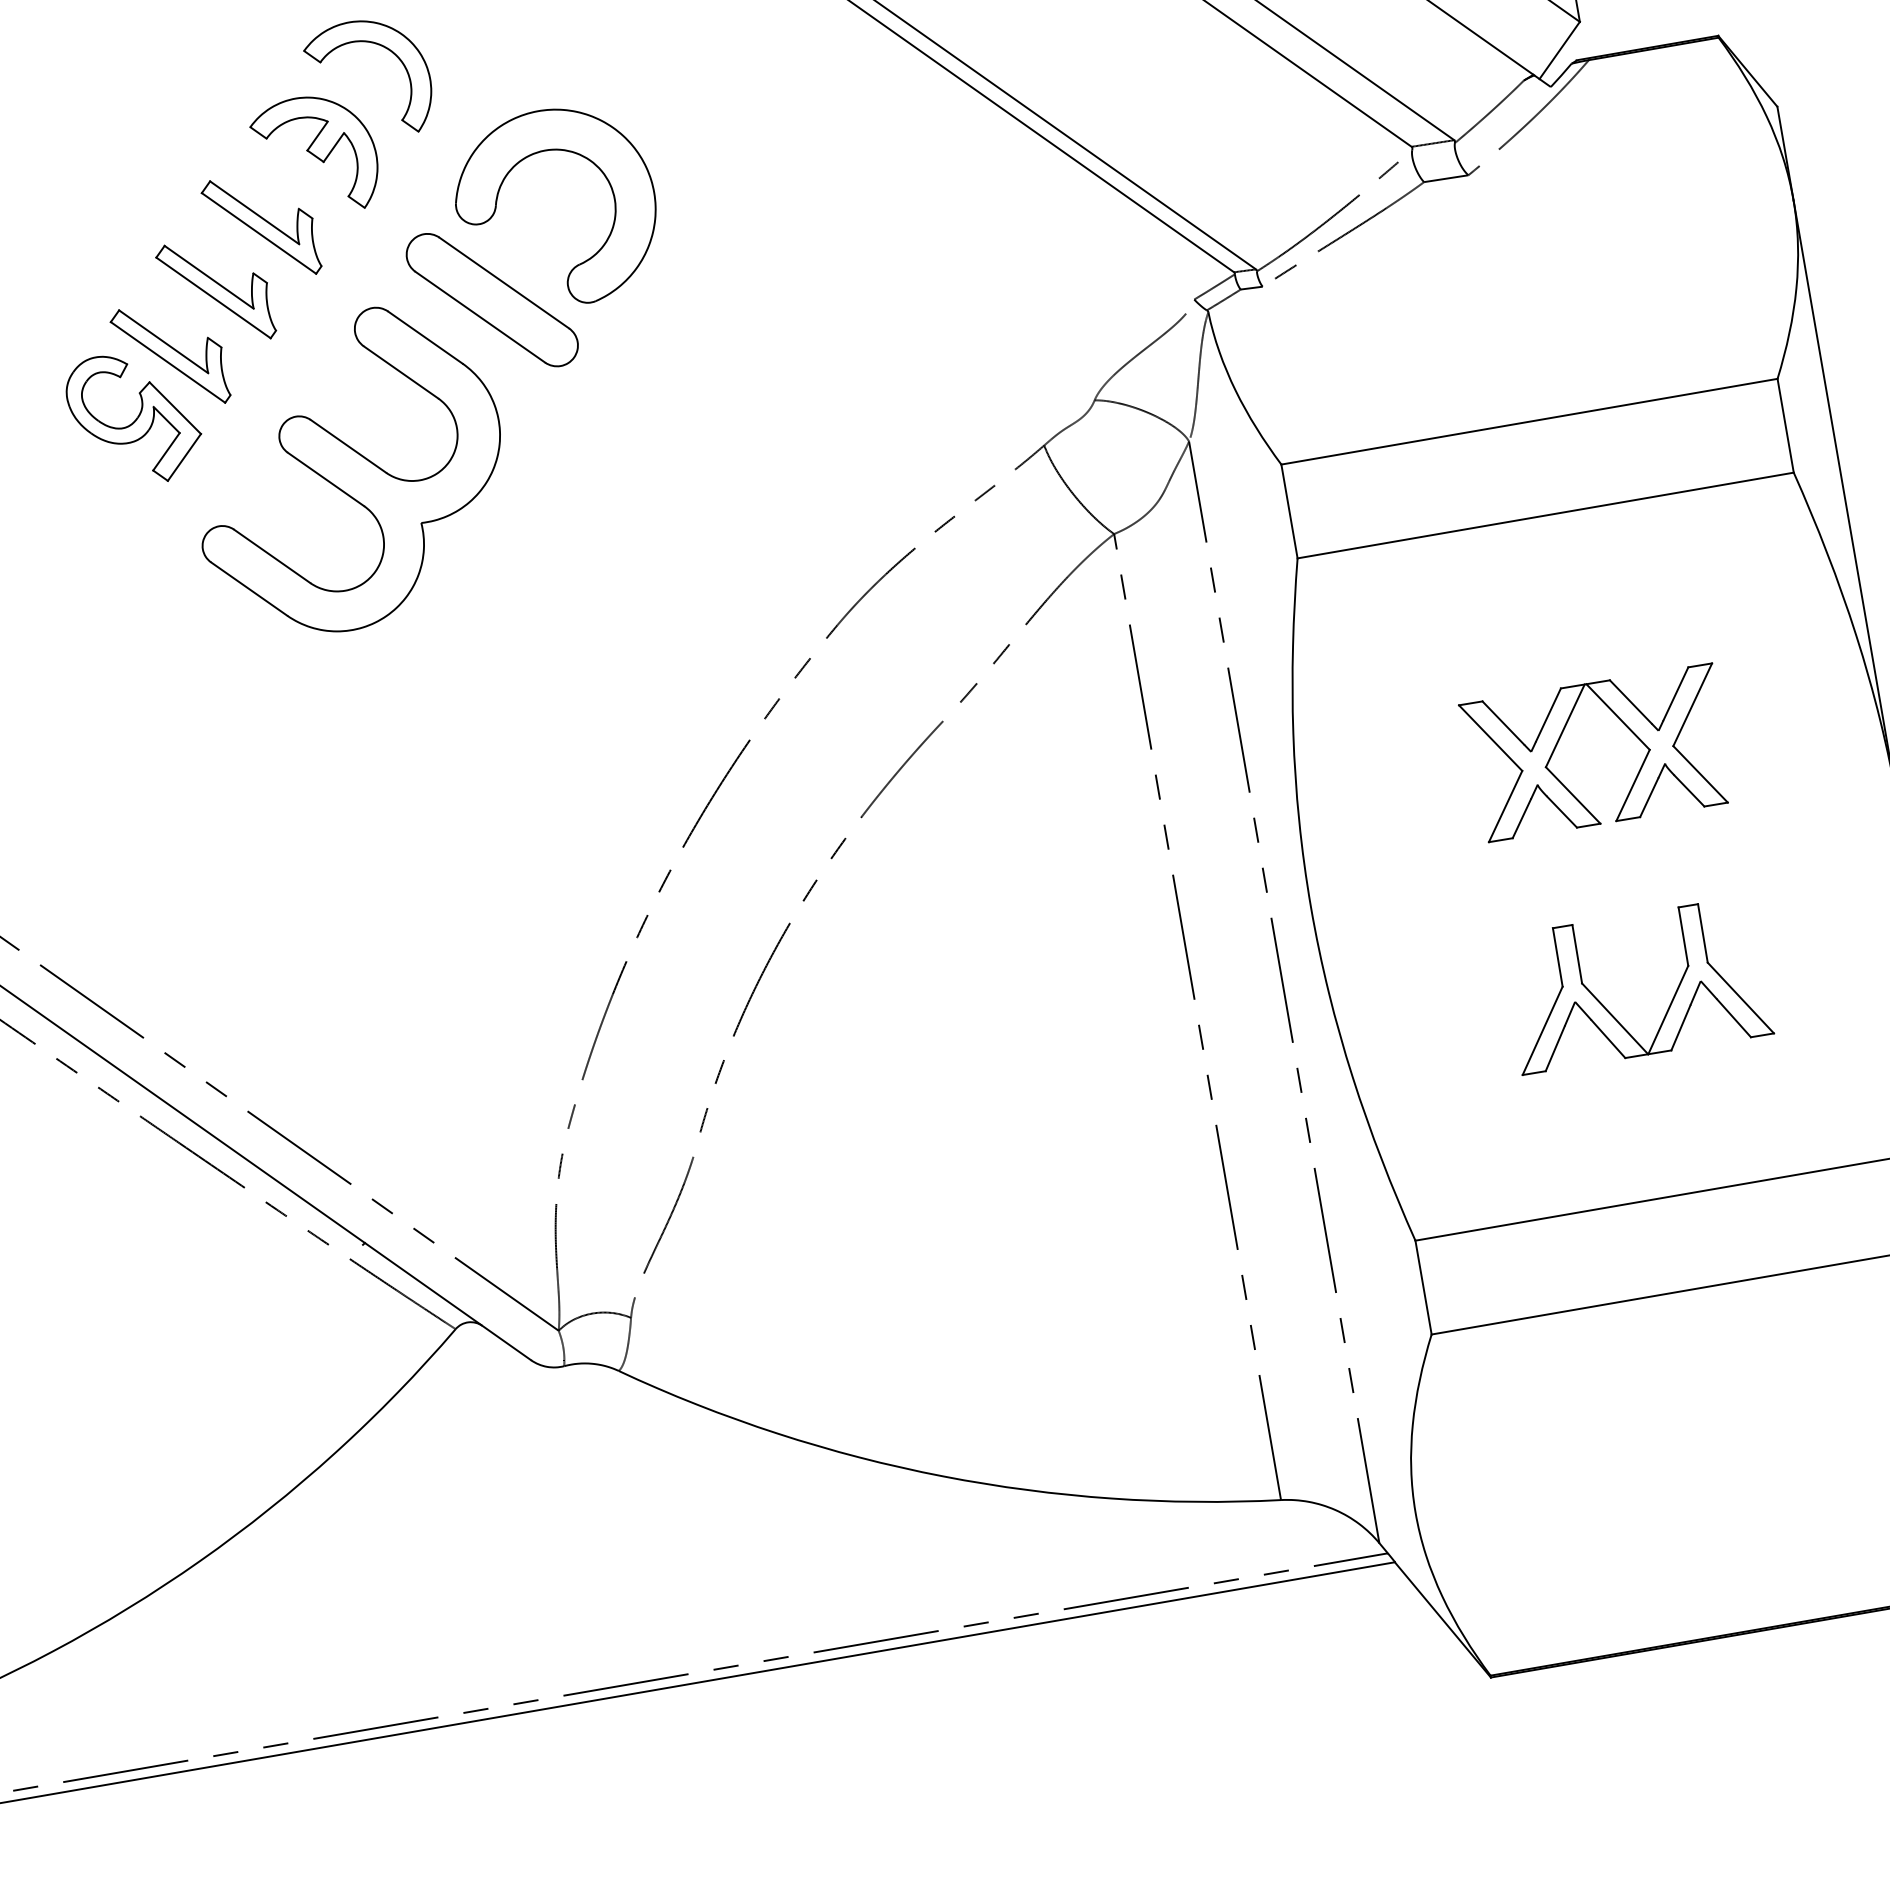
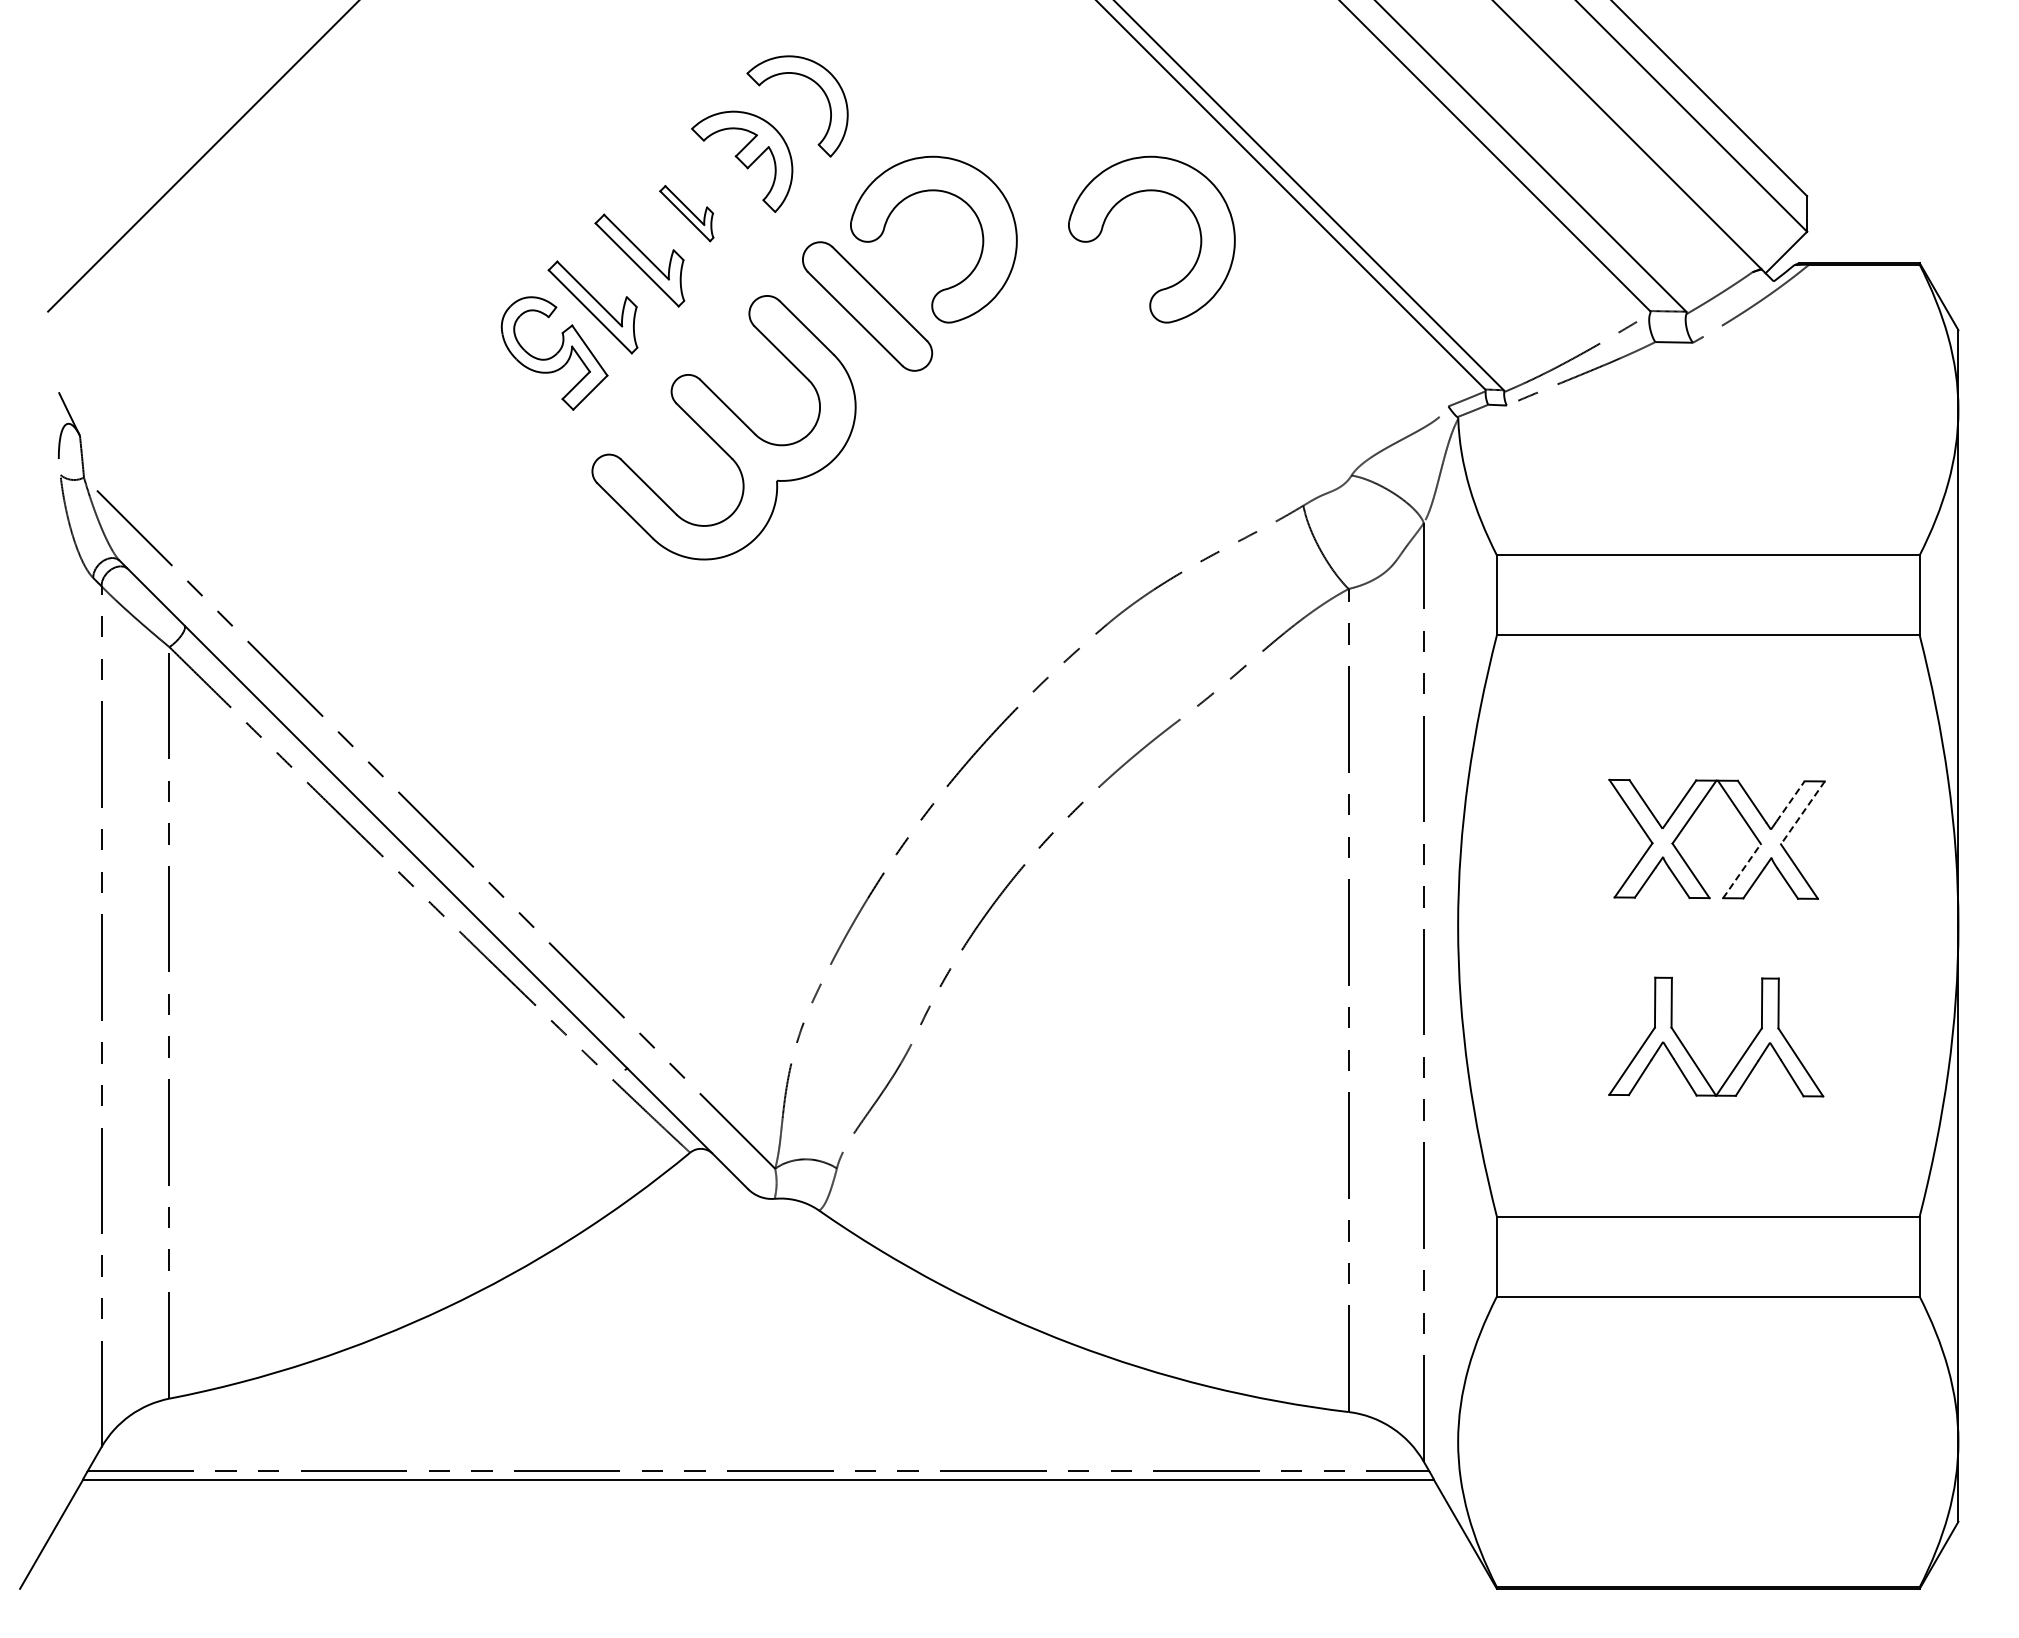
part: (821, 107) -> (1167, 194), added
part: (260, 227) -> (686, 213), size x0.6
line: (1675, 693) -> (1790, 801), solid -> dashed
line: (1692, 705) -> (1802, 813), solid -> dashed
line: (1633, 784) -> (1742, 870), solid -> dashed

